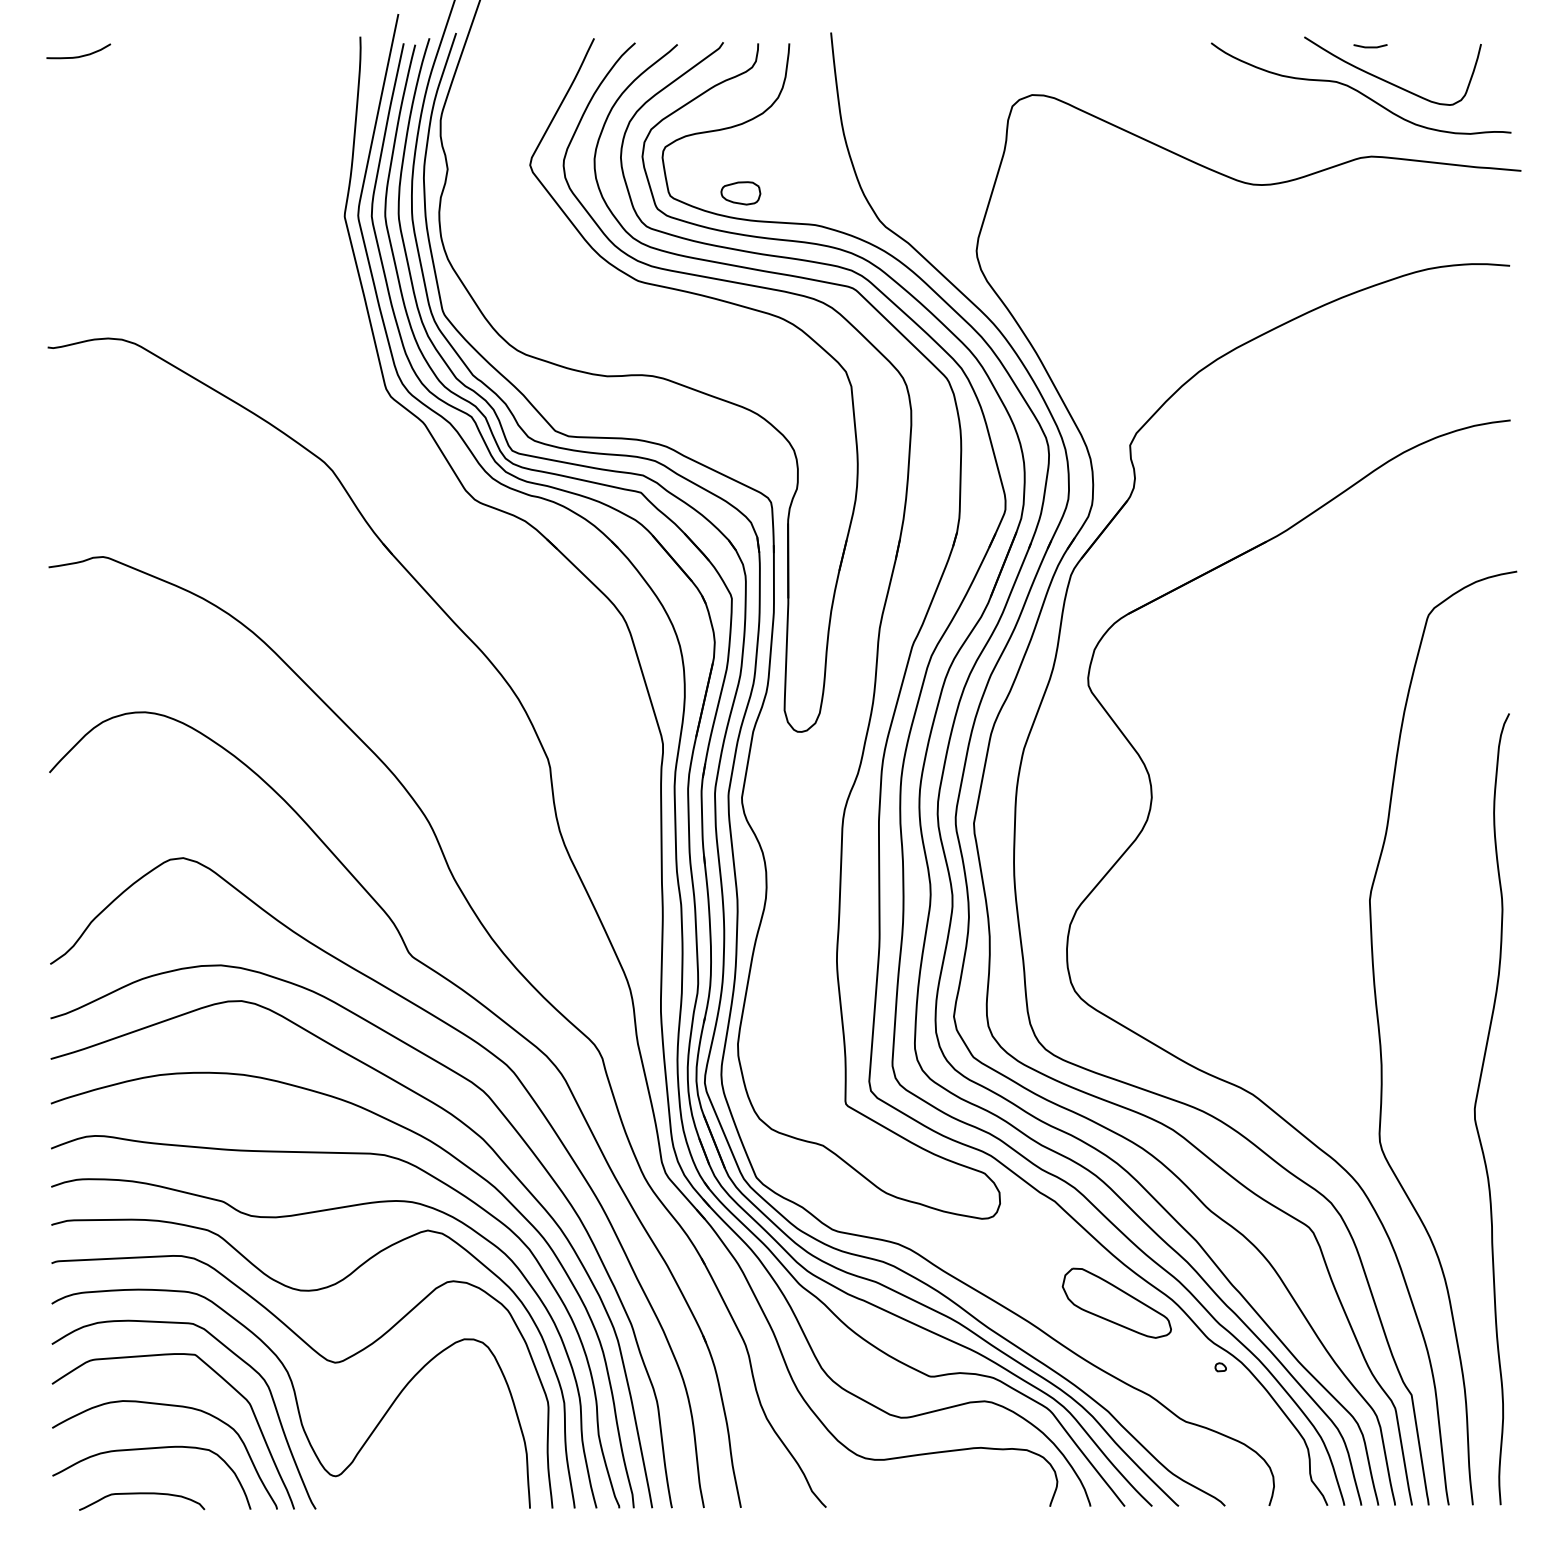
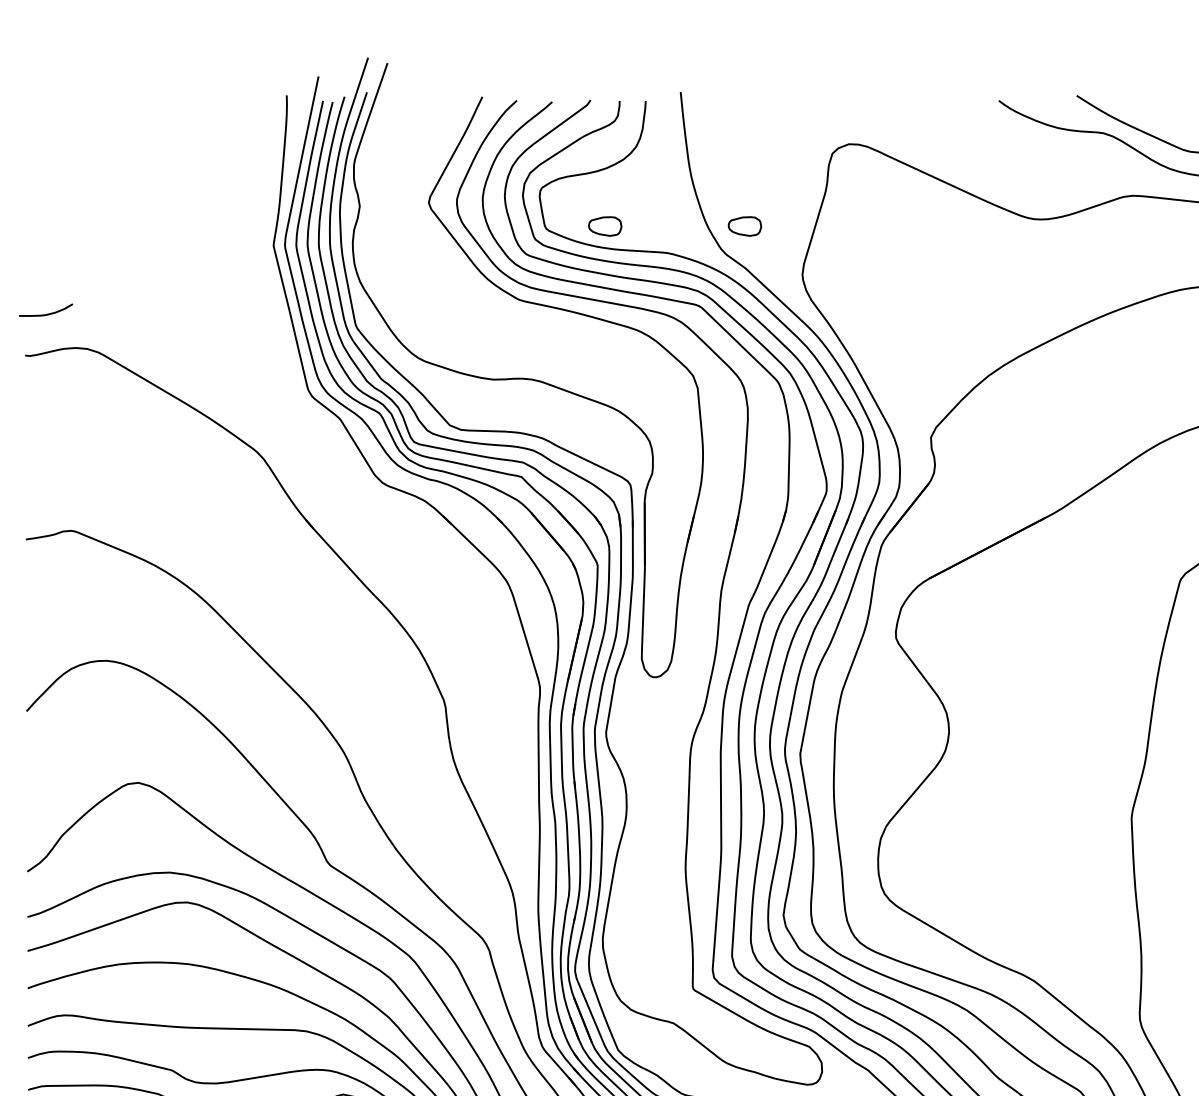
line: (1370, 46) -> (1132, 103), removed
curve: (80, 55) -> (47, 313), moved
part: (907, 193) -> (744, 226), added

